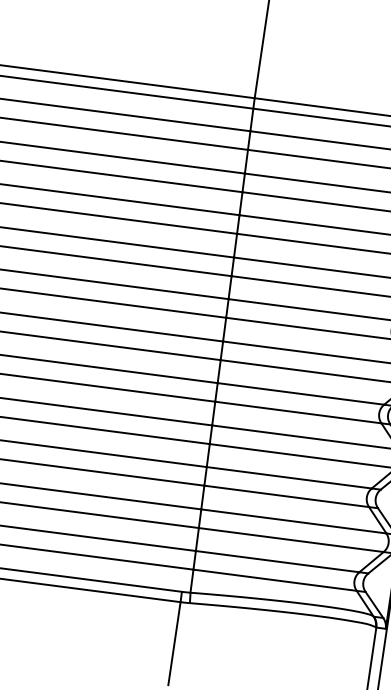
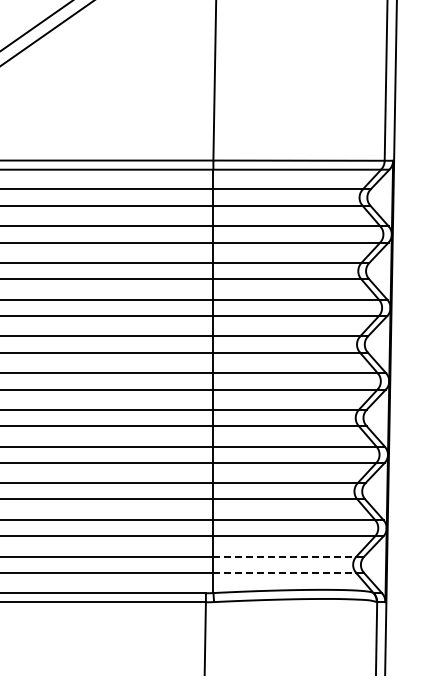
line: (277, 561) -> (284, 556), solid -> dashed
line: (275, 579) -> (285, 572), solid -> dashed

